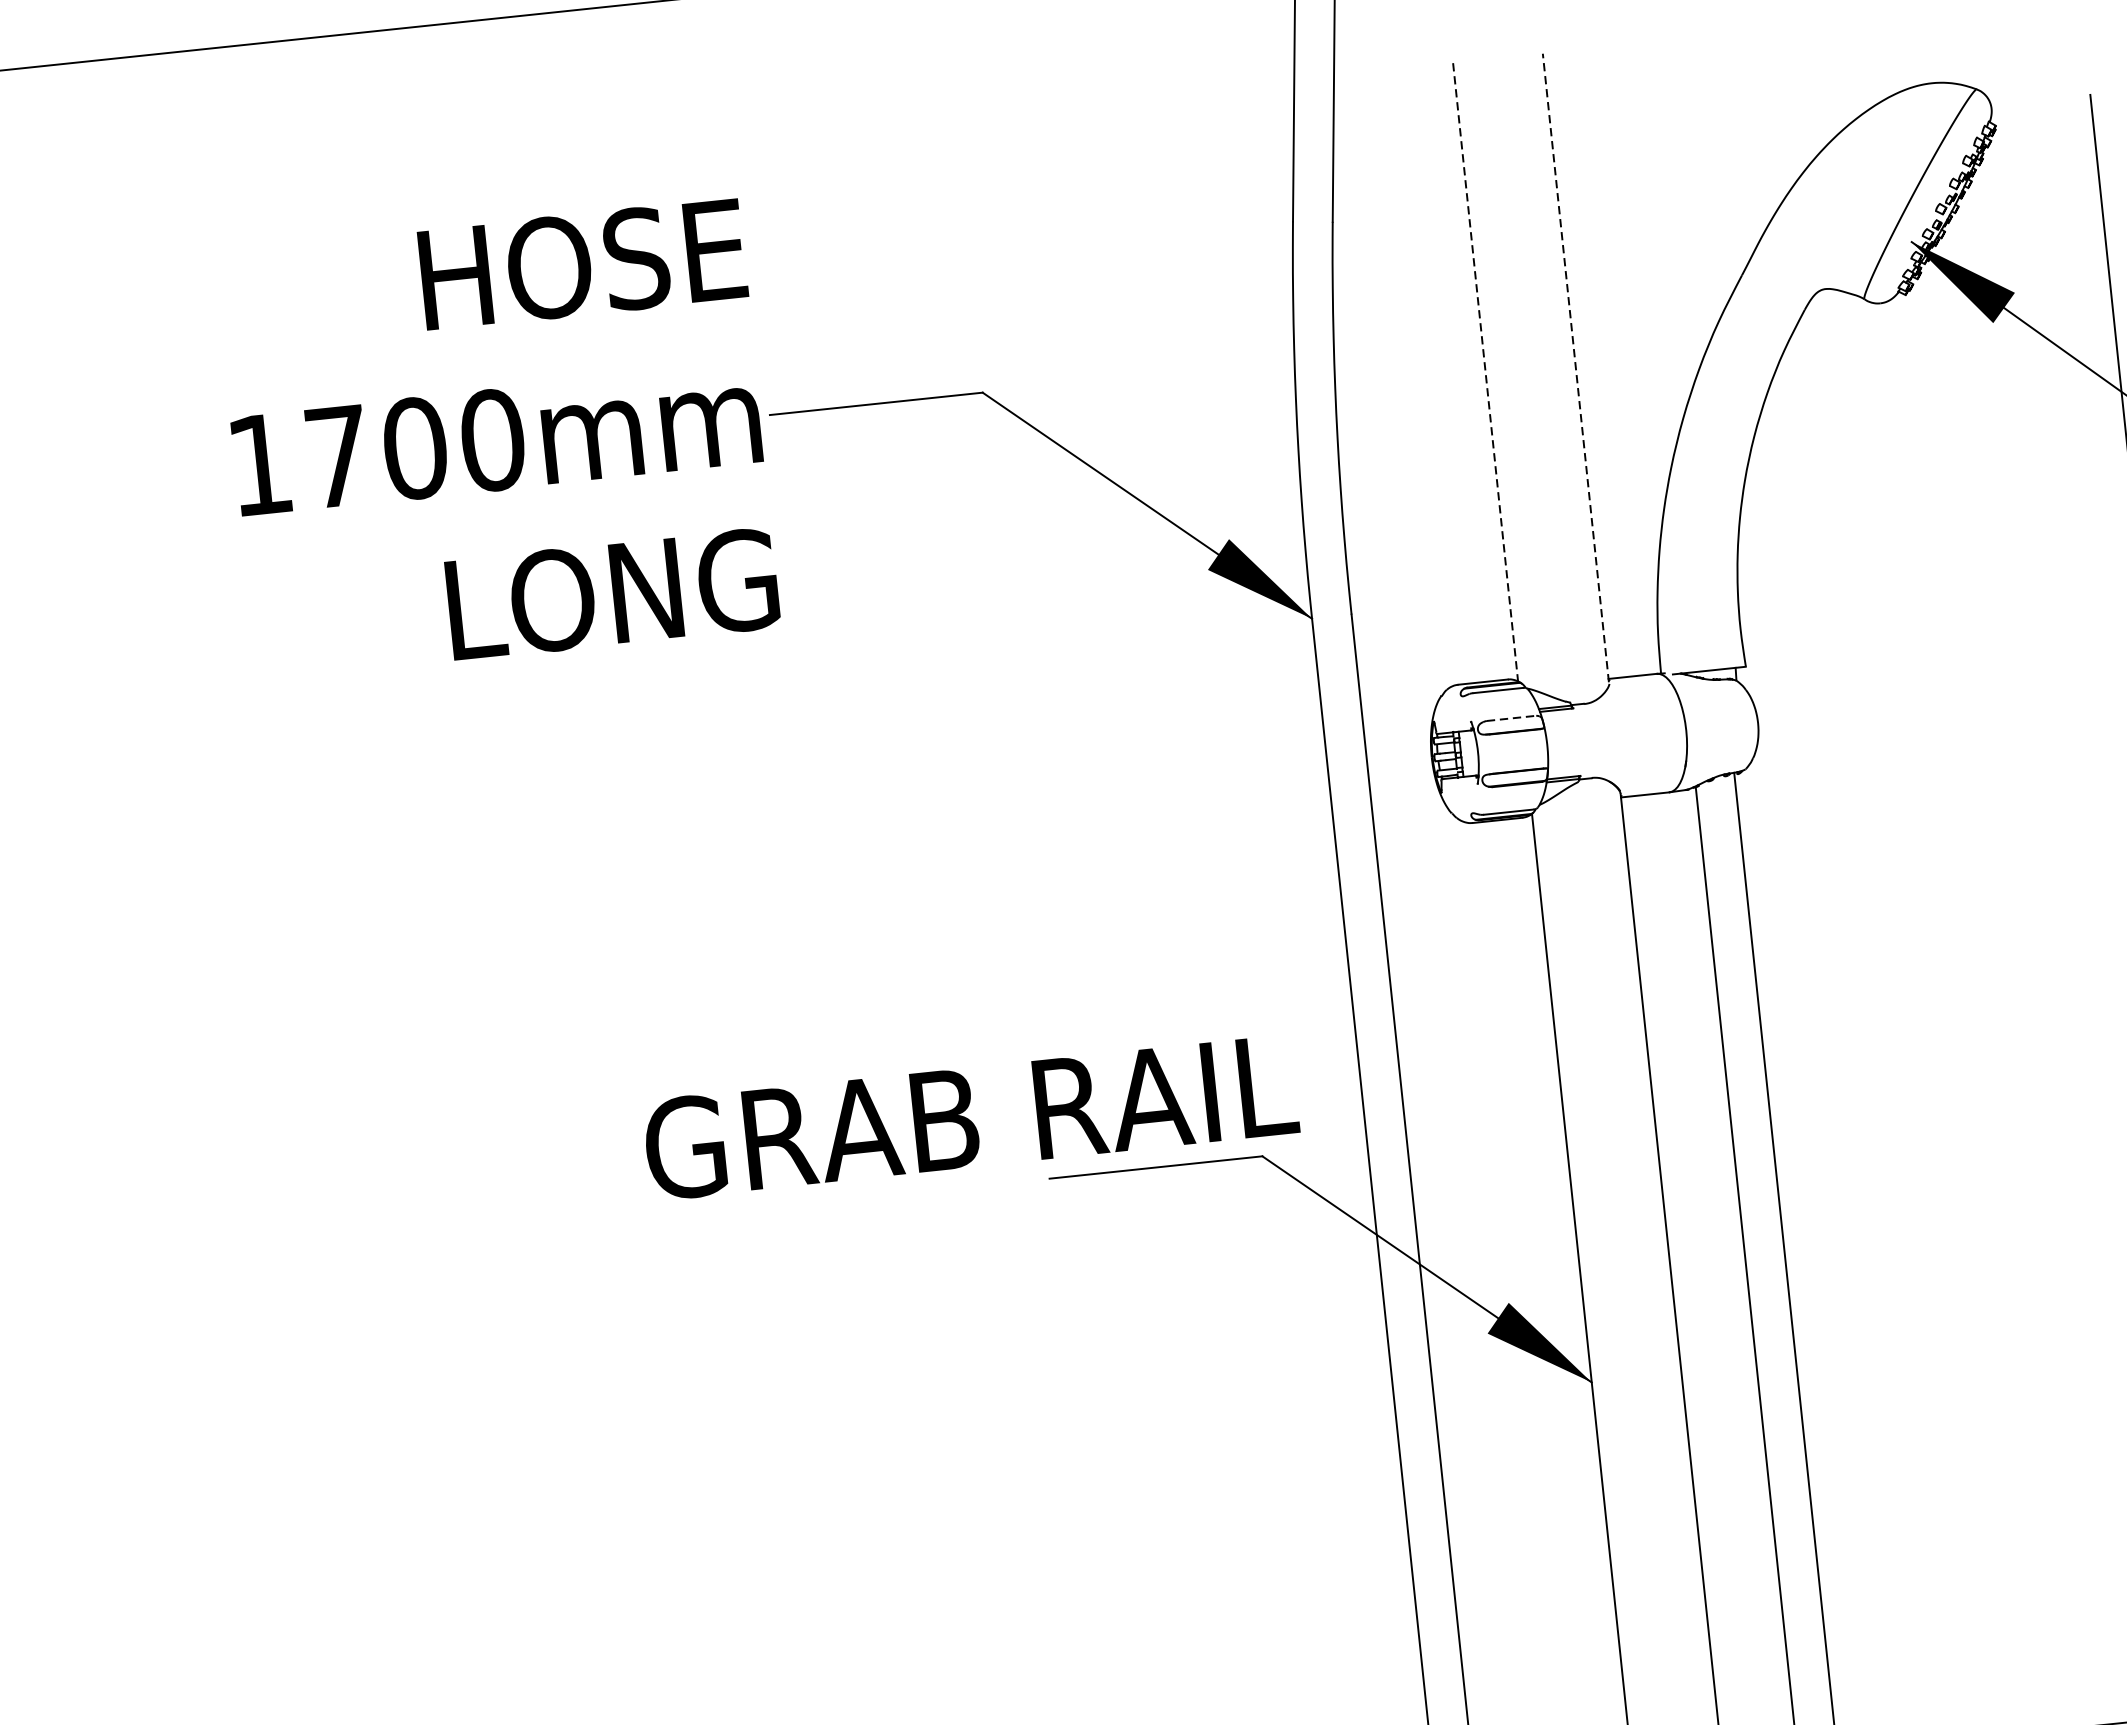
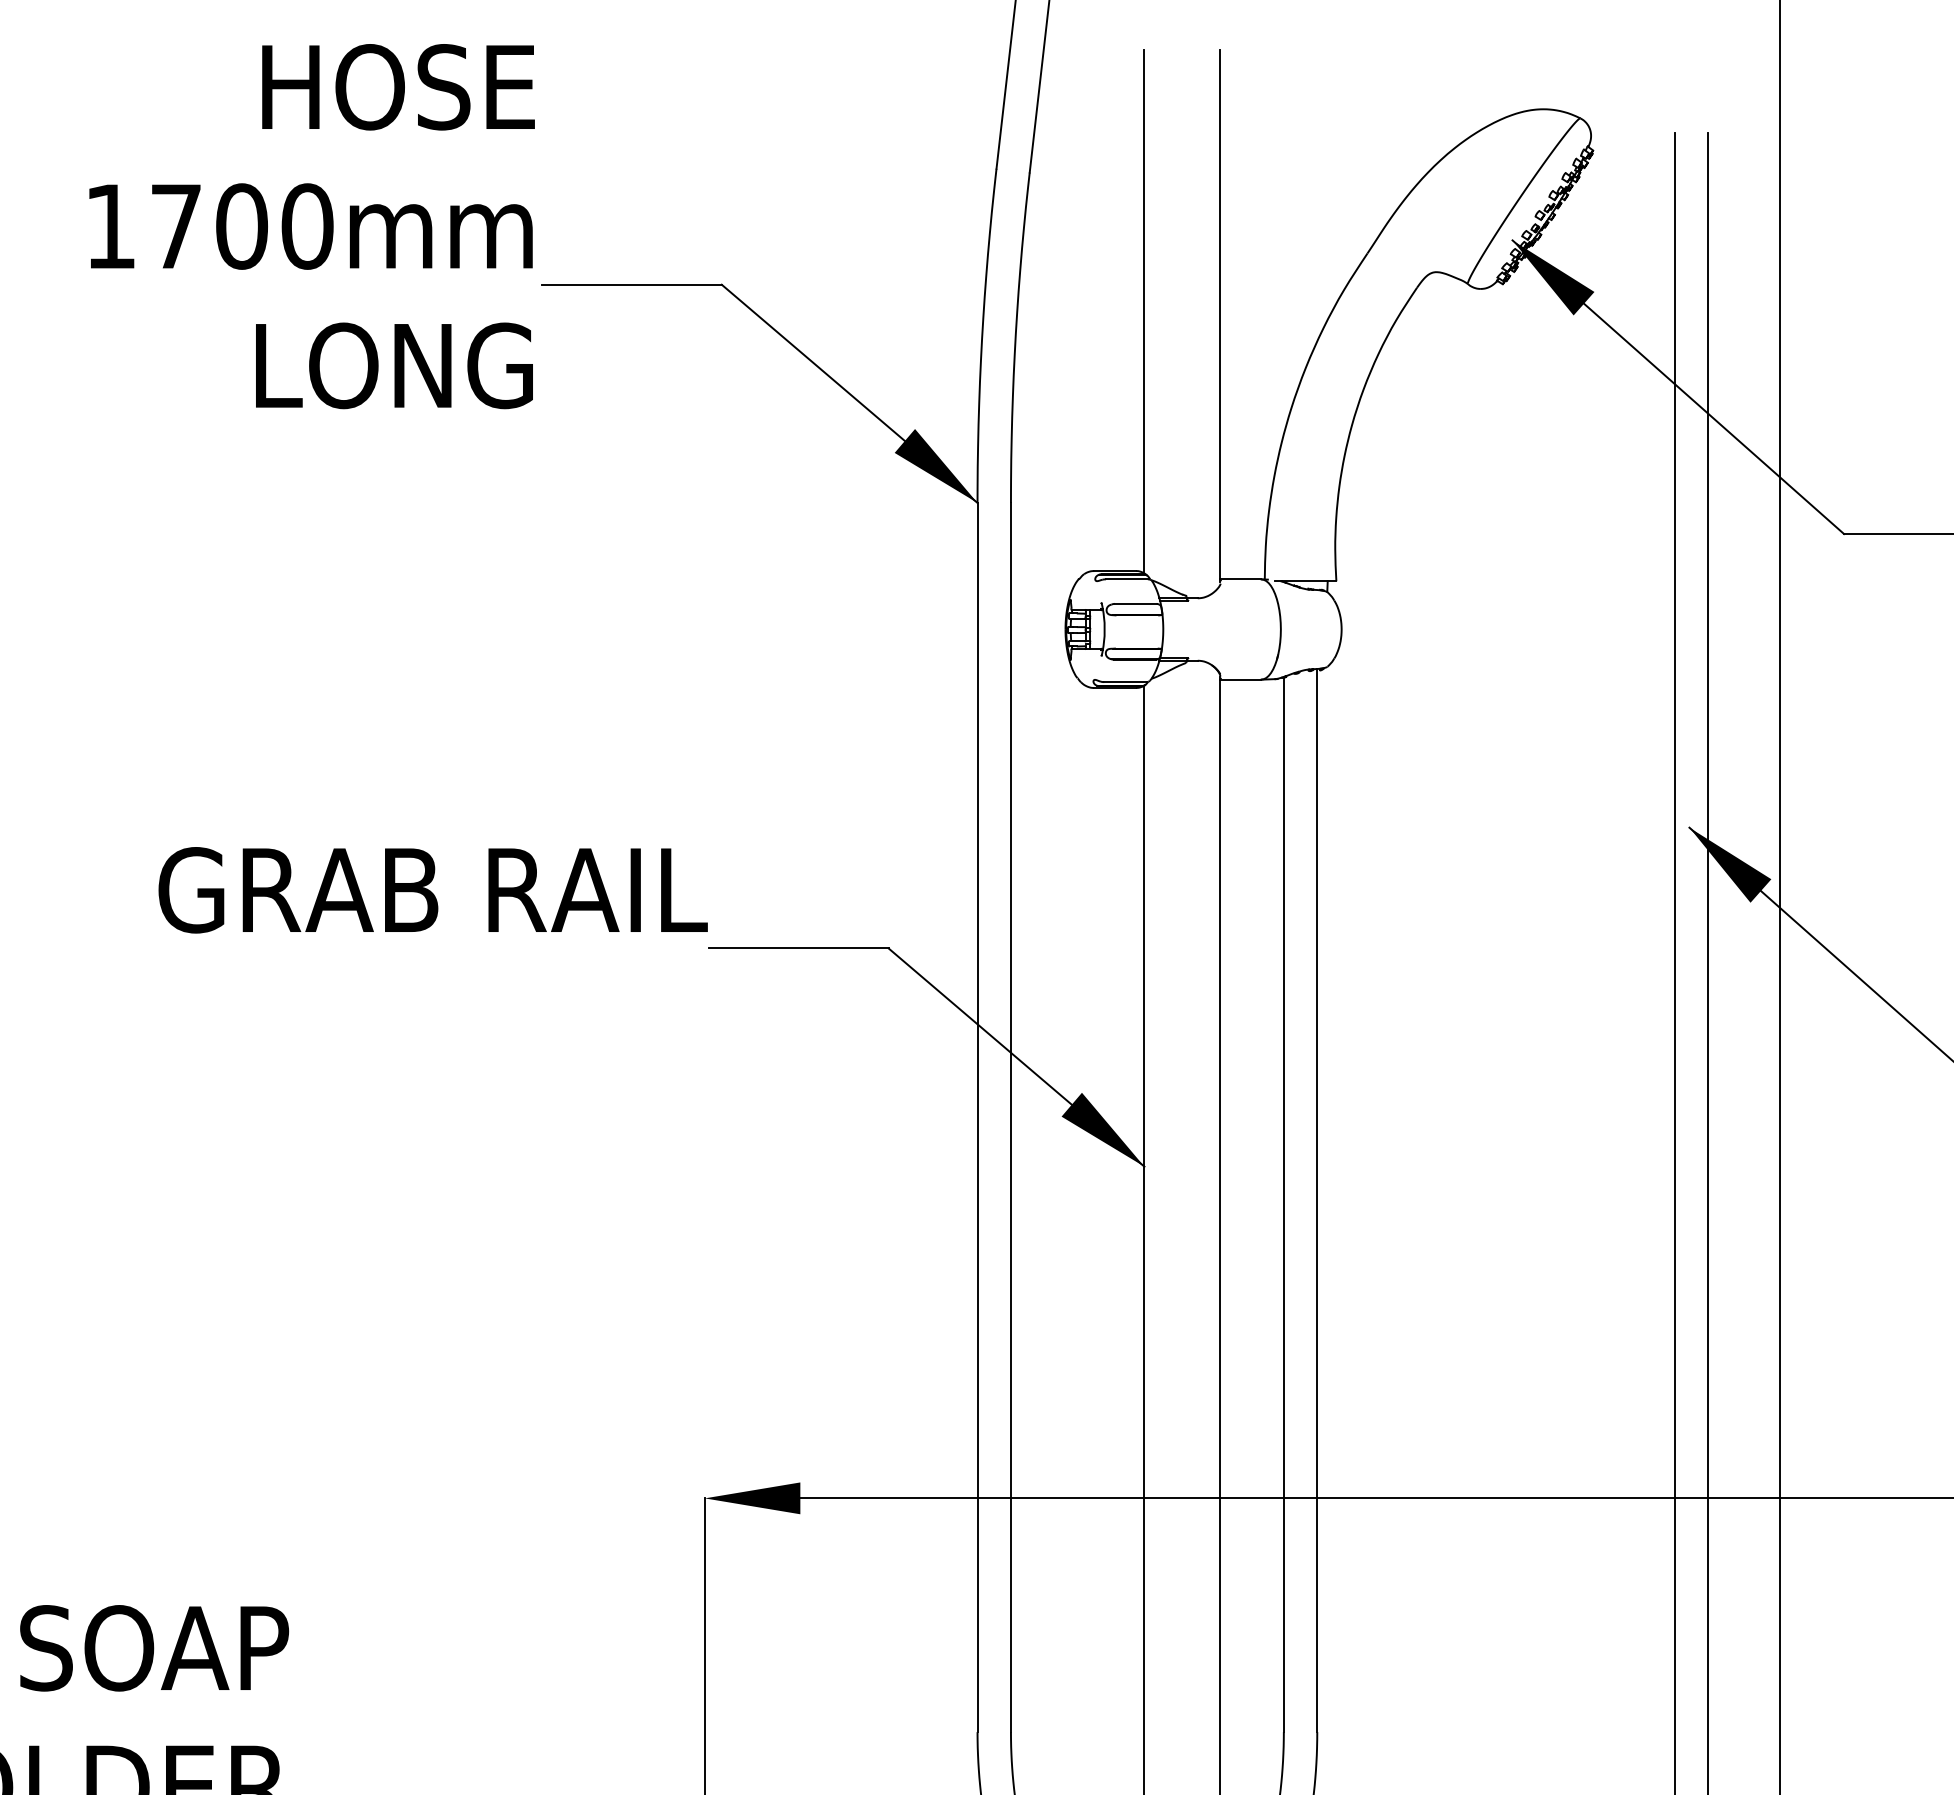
line: (1576, 368) -> (1220, 316), dashed -> solid
line: (1485, 371) -> (1144, 311), dashed -> solid
text: (497, 439) -> (311, 226), moved
line: (1511, 717) -> (1135, 603), dashed -> solid
text: (970, 1117) -> (432, 890), moved

